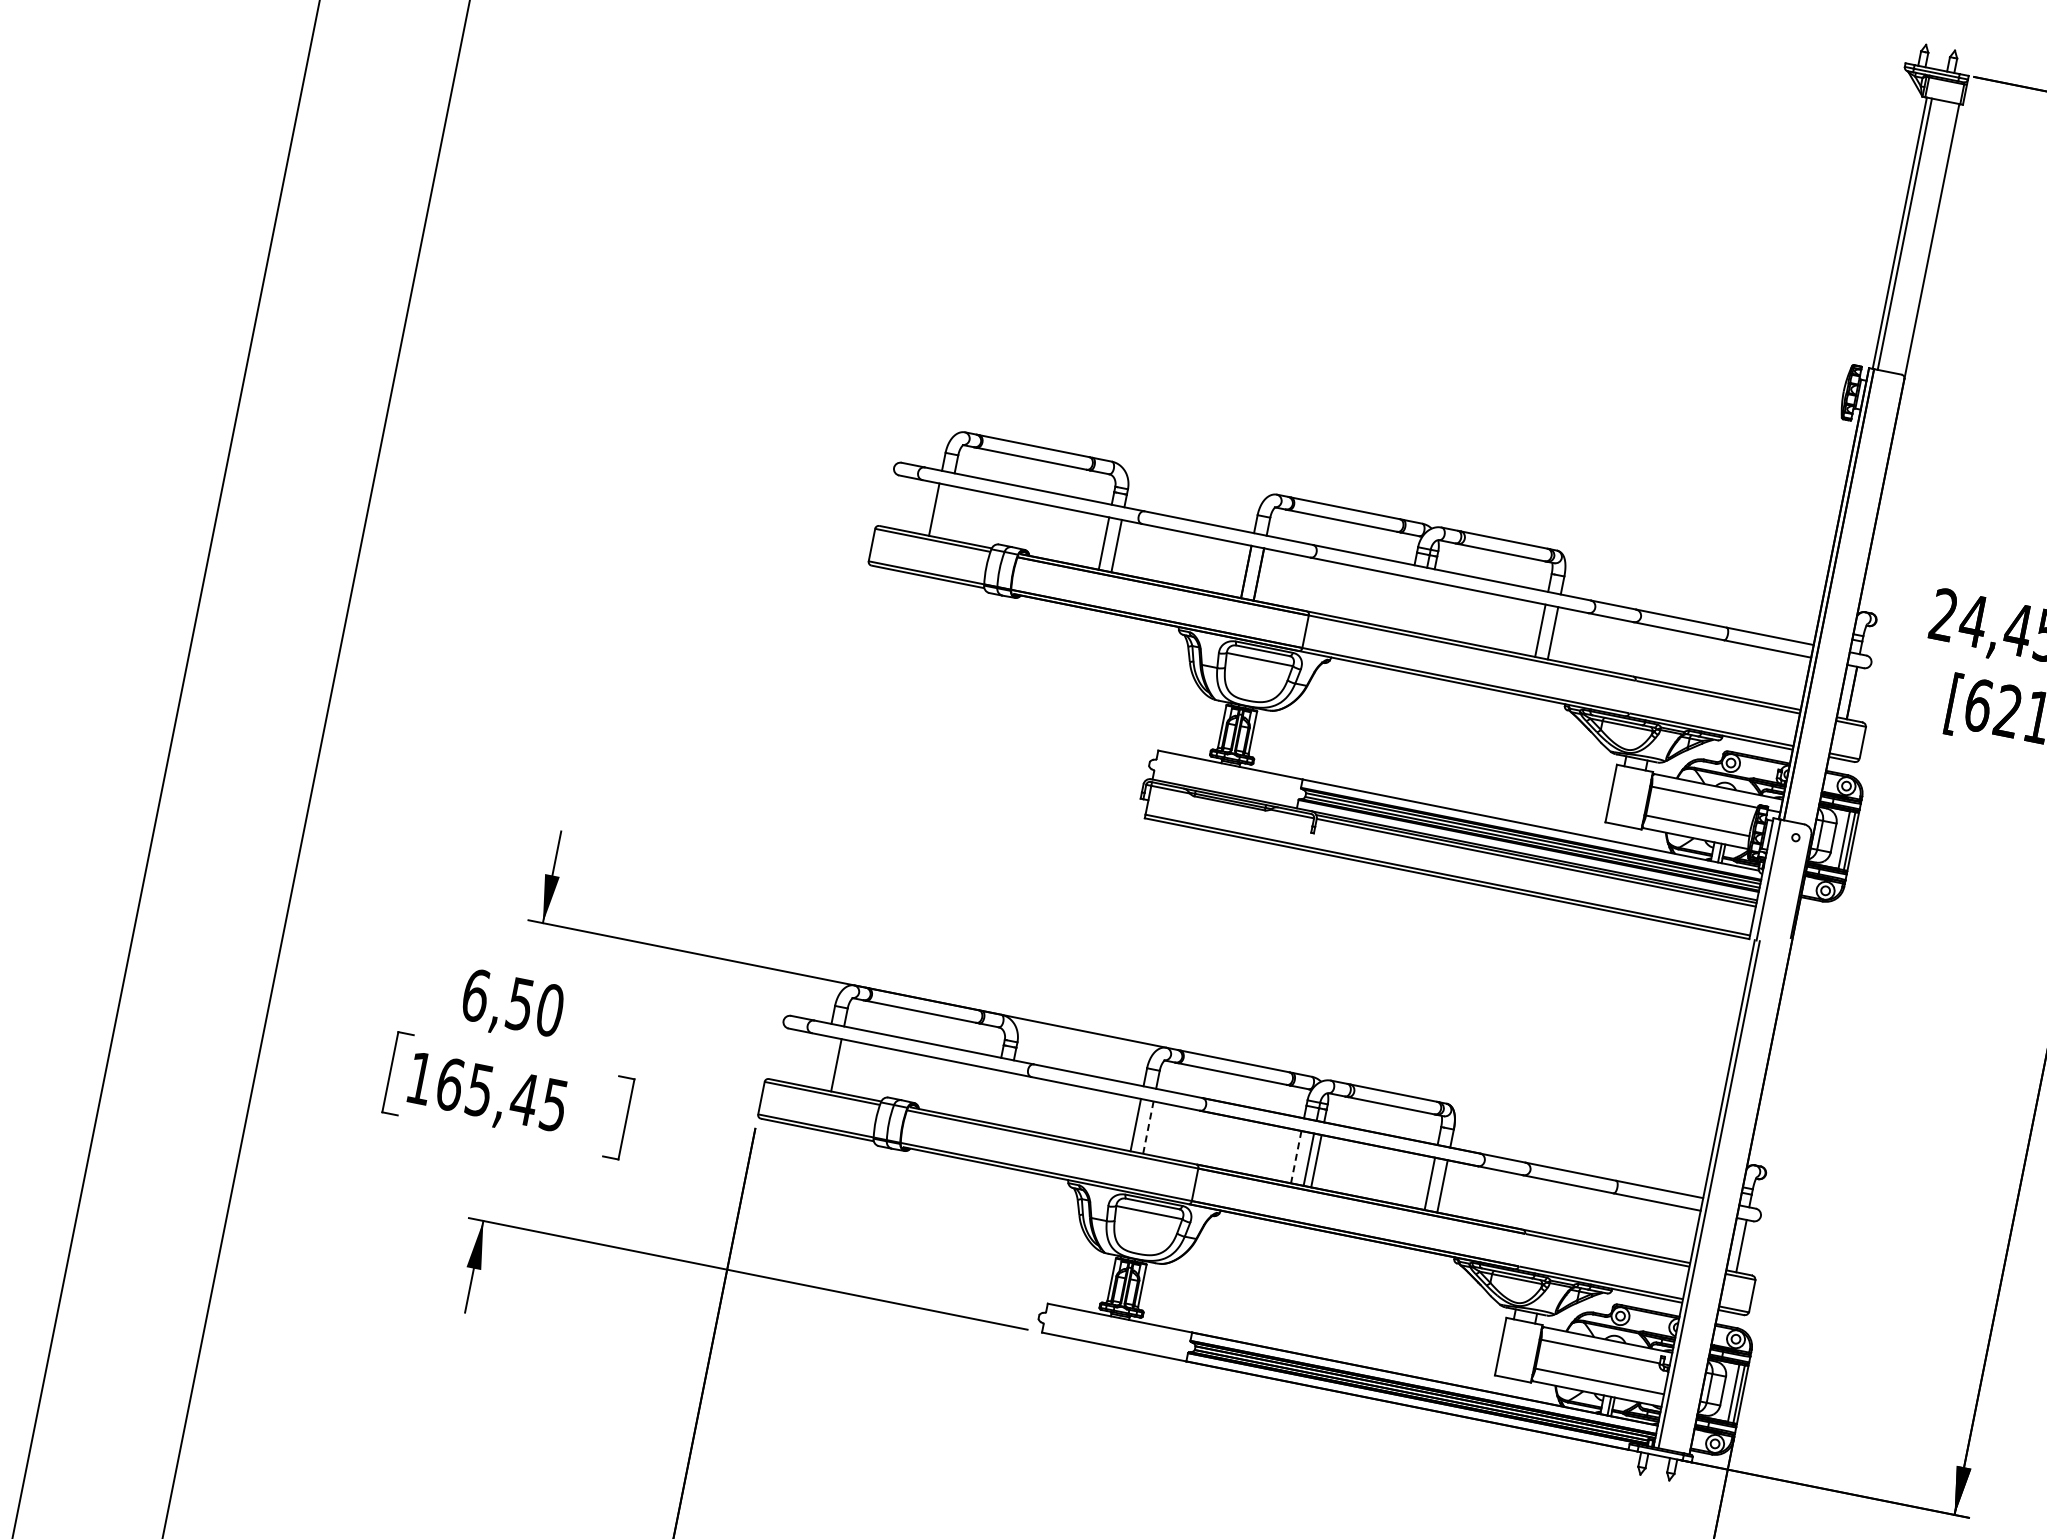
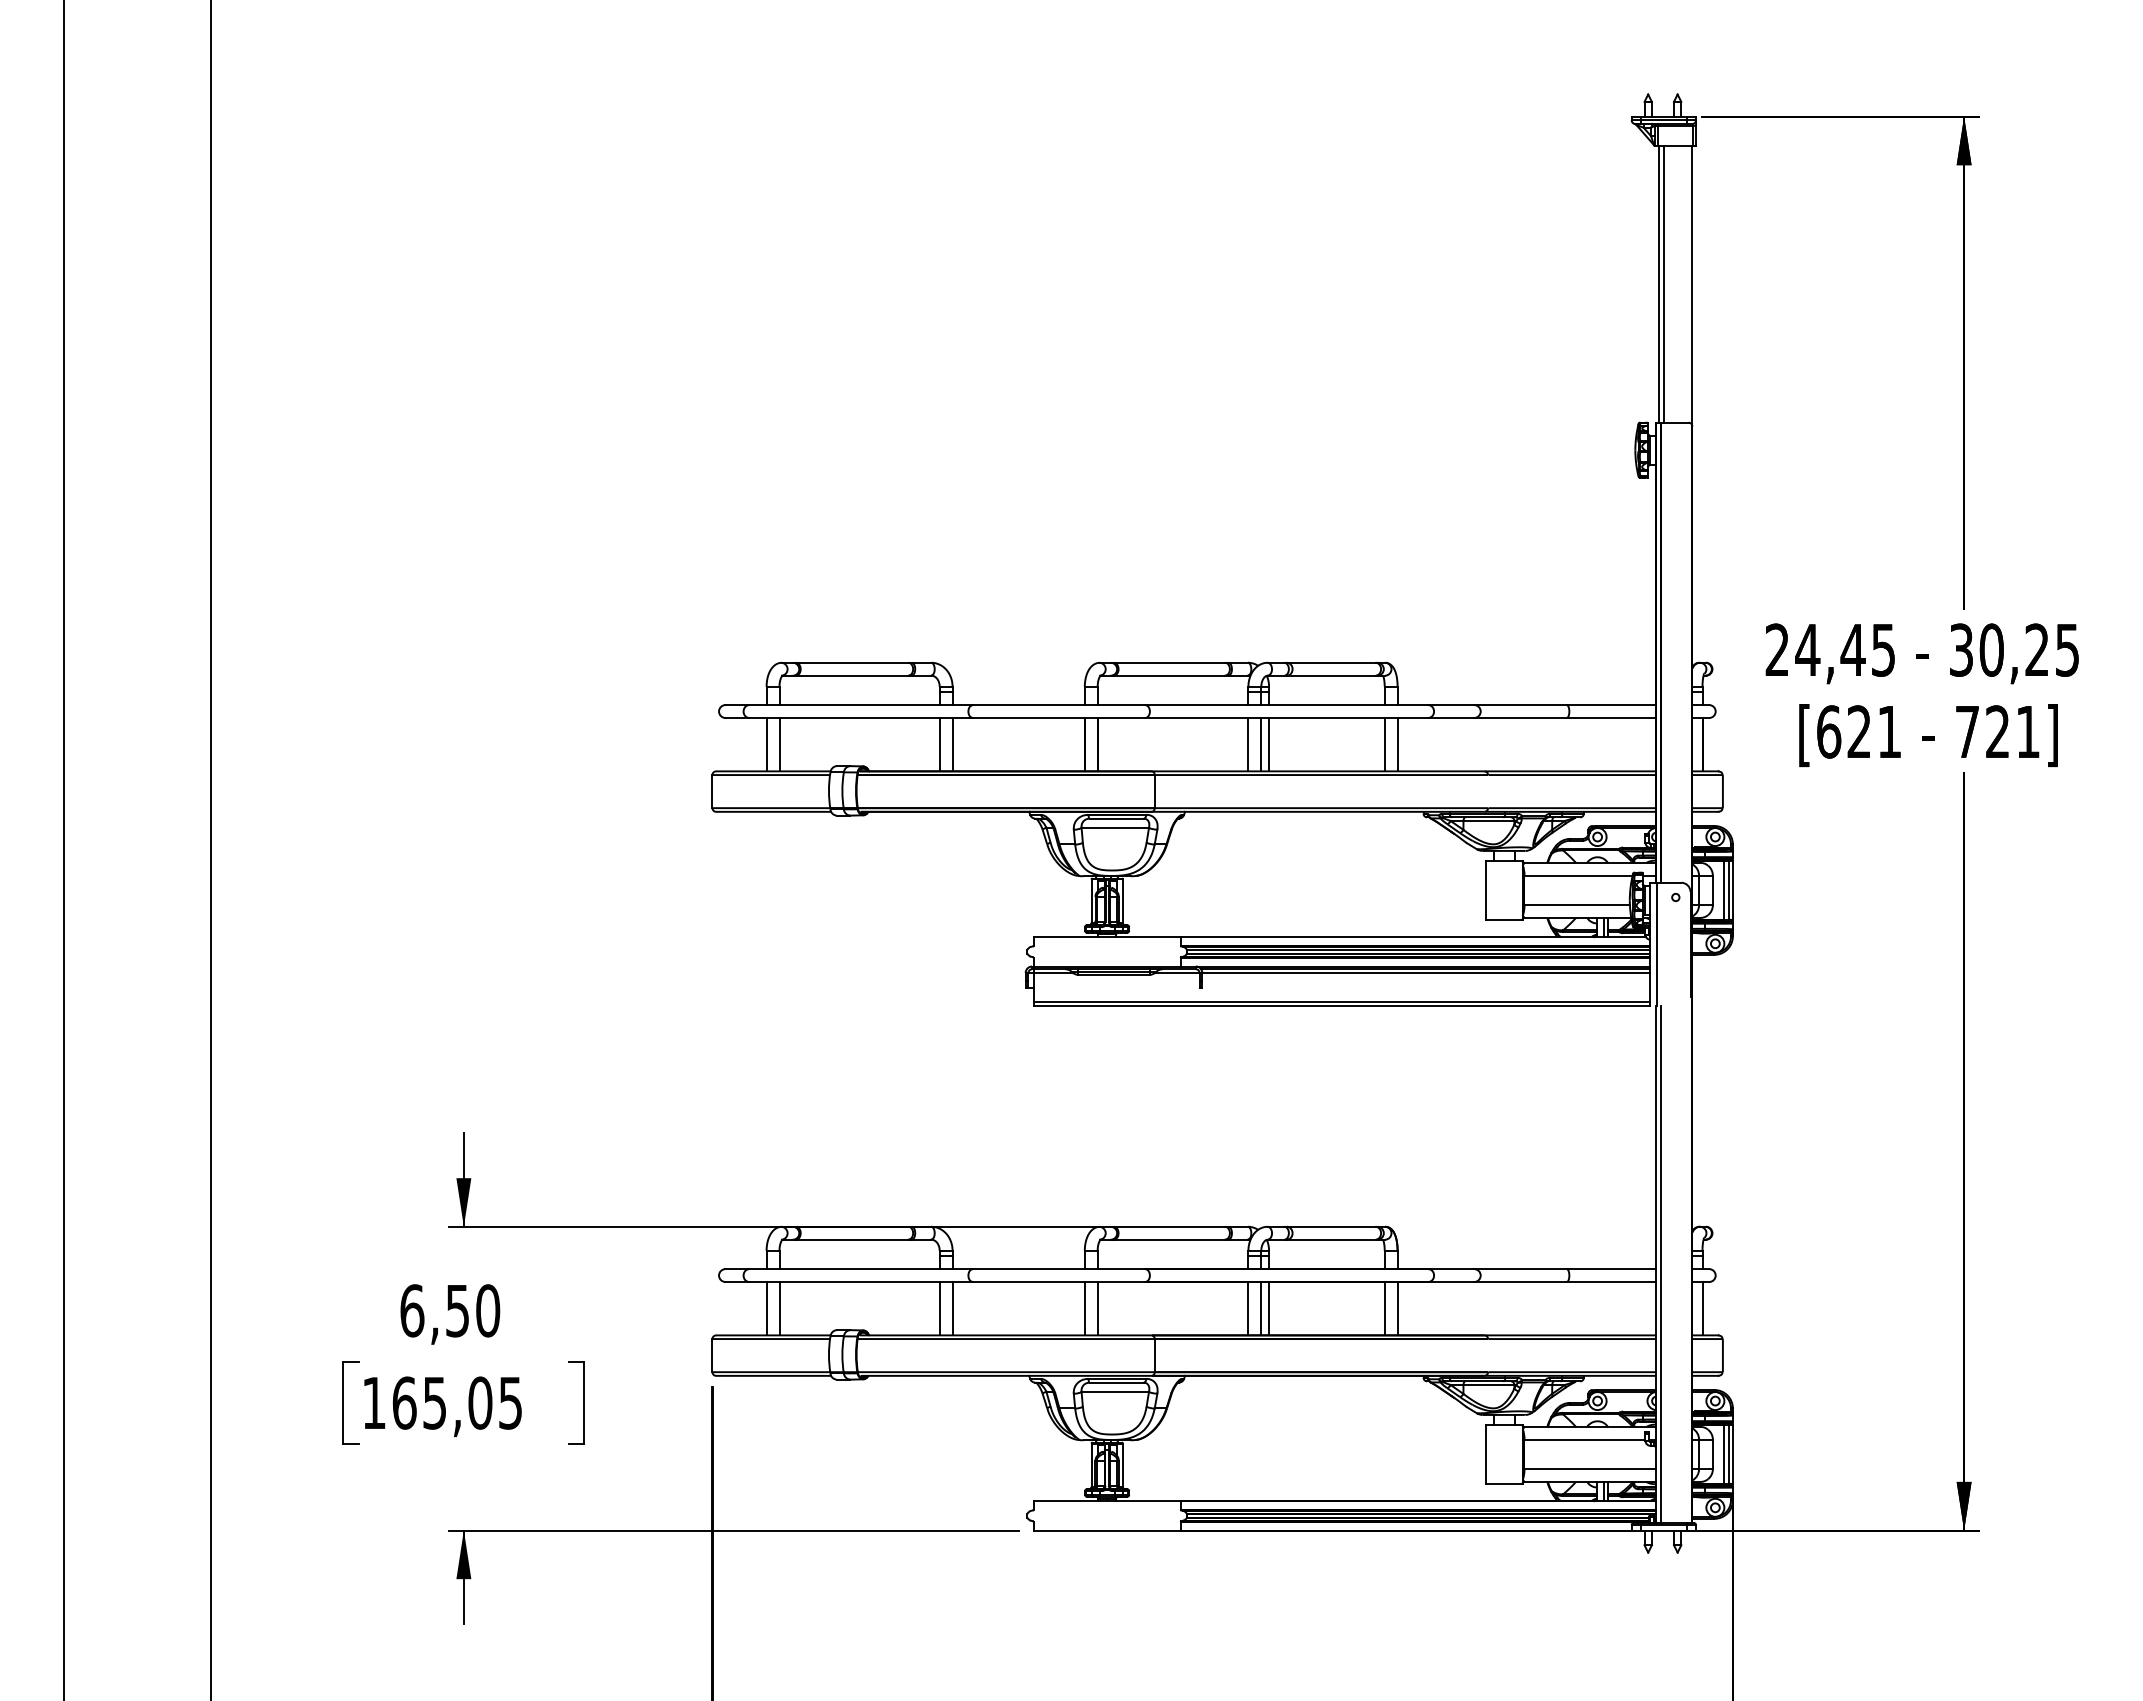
line: (946, 512) -> (779, 744), added
line: (1406, 603) -> (1248, 744), added
line: (1419, 606) -> (1261, 744), added
line: (1427, 608) -> (1269, 744), added
line: (823, 1062) -> (766, 1308), added
line: (993, 1096) -> (939, 1308), added
text: (523, 1098) -> (479, 1402), 165,45 -> 165,05
line: (1006, 1098) -> (952, 1308), added
line: (1148, 1127) -> (1097, 1308), dashed -> solid
line: (1296, 1156) -> (1248, 1308), dashed -> solid

